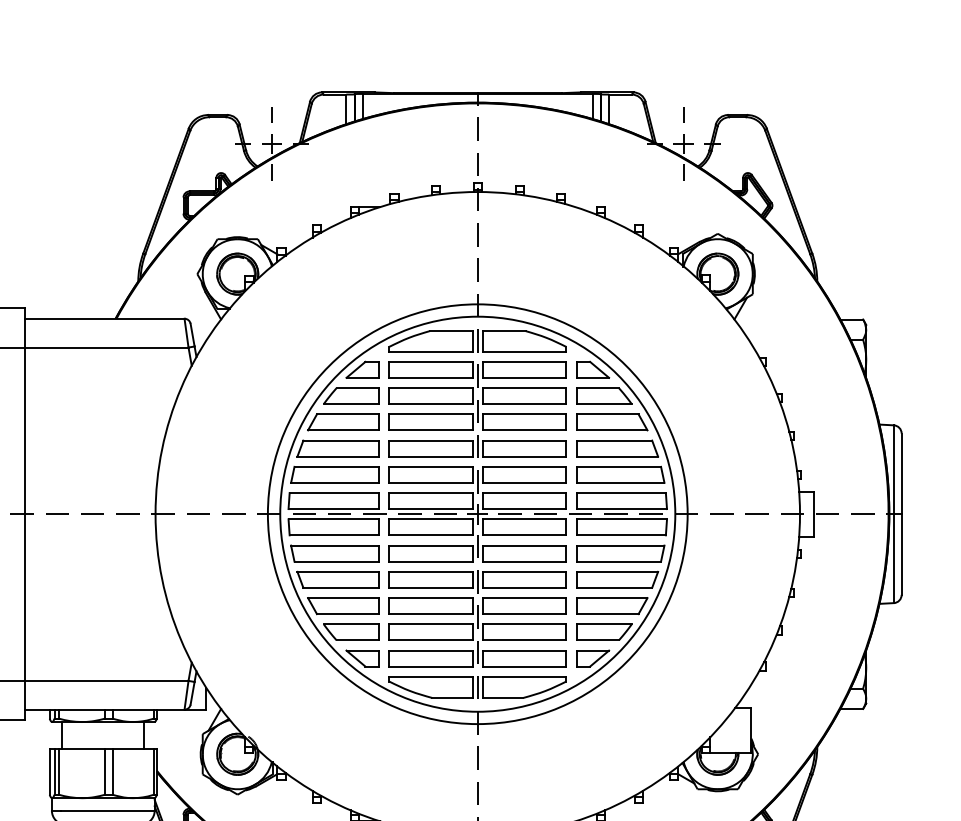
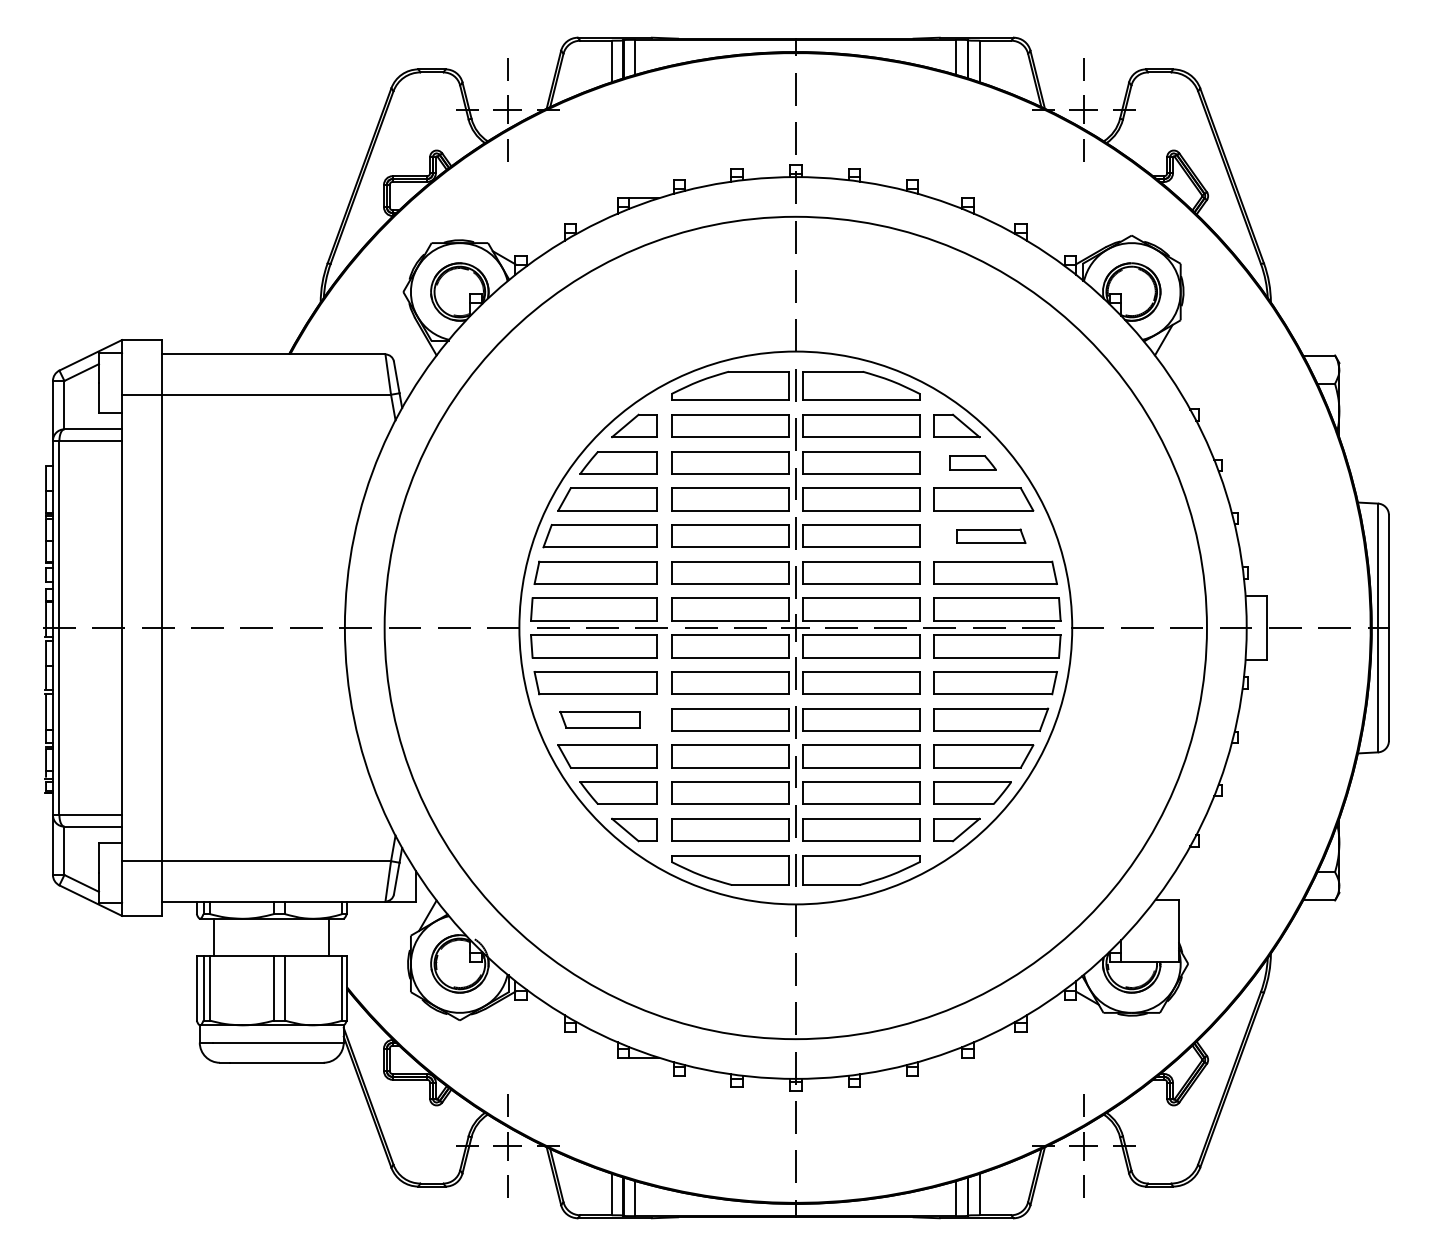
part: (604, 395) -> (972, 462), size x0.6
part: (617, 448) -> (991, 536), size x0.6
circle: (477, 513) -> (795, 627), size x1.4
part: (337, 579) -> (599, 719), size x0.7

